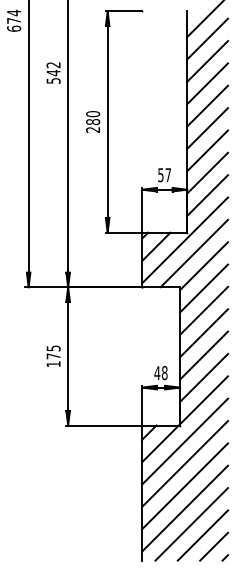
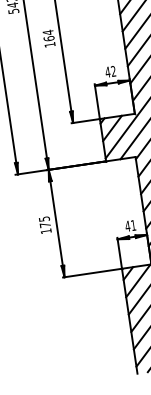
text: (93, 121) -> (49, 38), 280 -> 164
text: (163, 175) -> (109, 72), 57 -> 42
text: (164, 373) -> (133, 225), 48 -> 41

